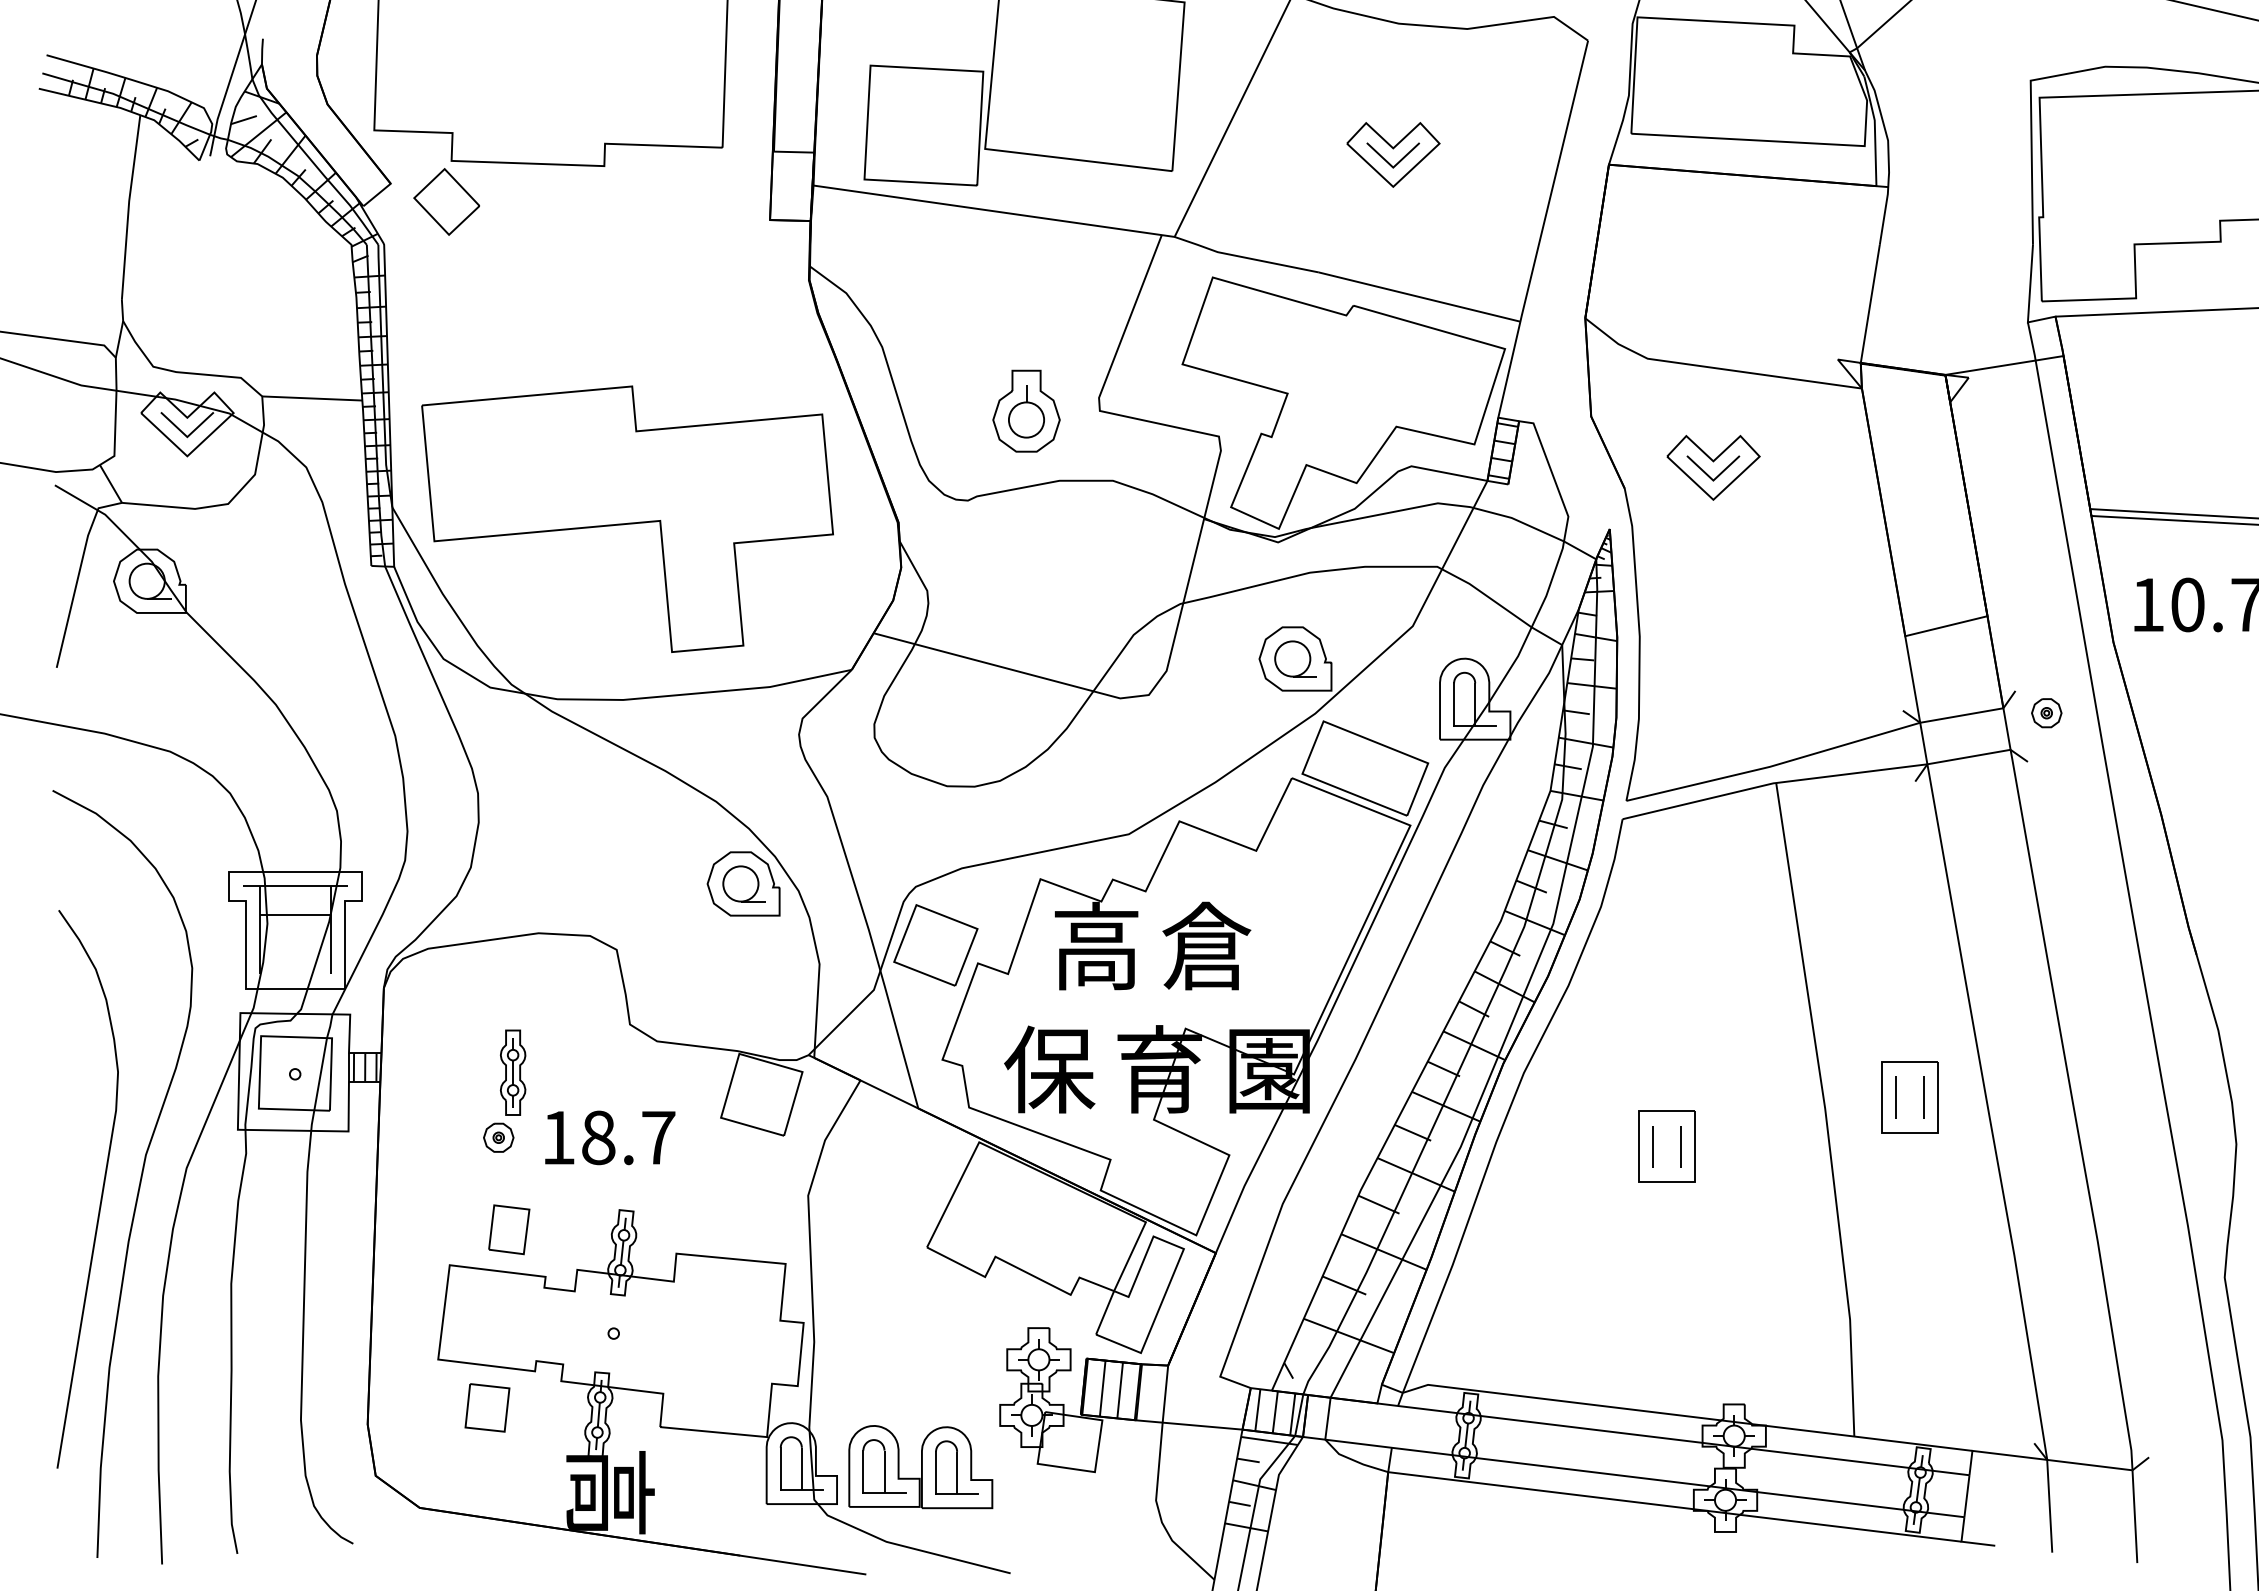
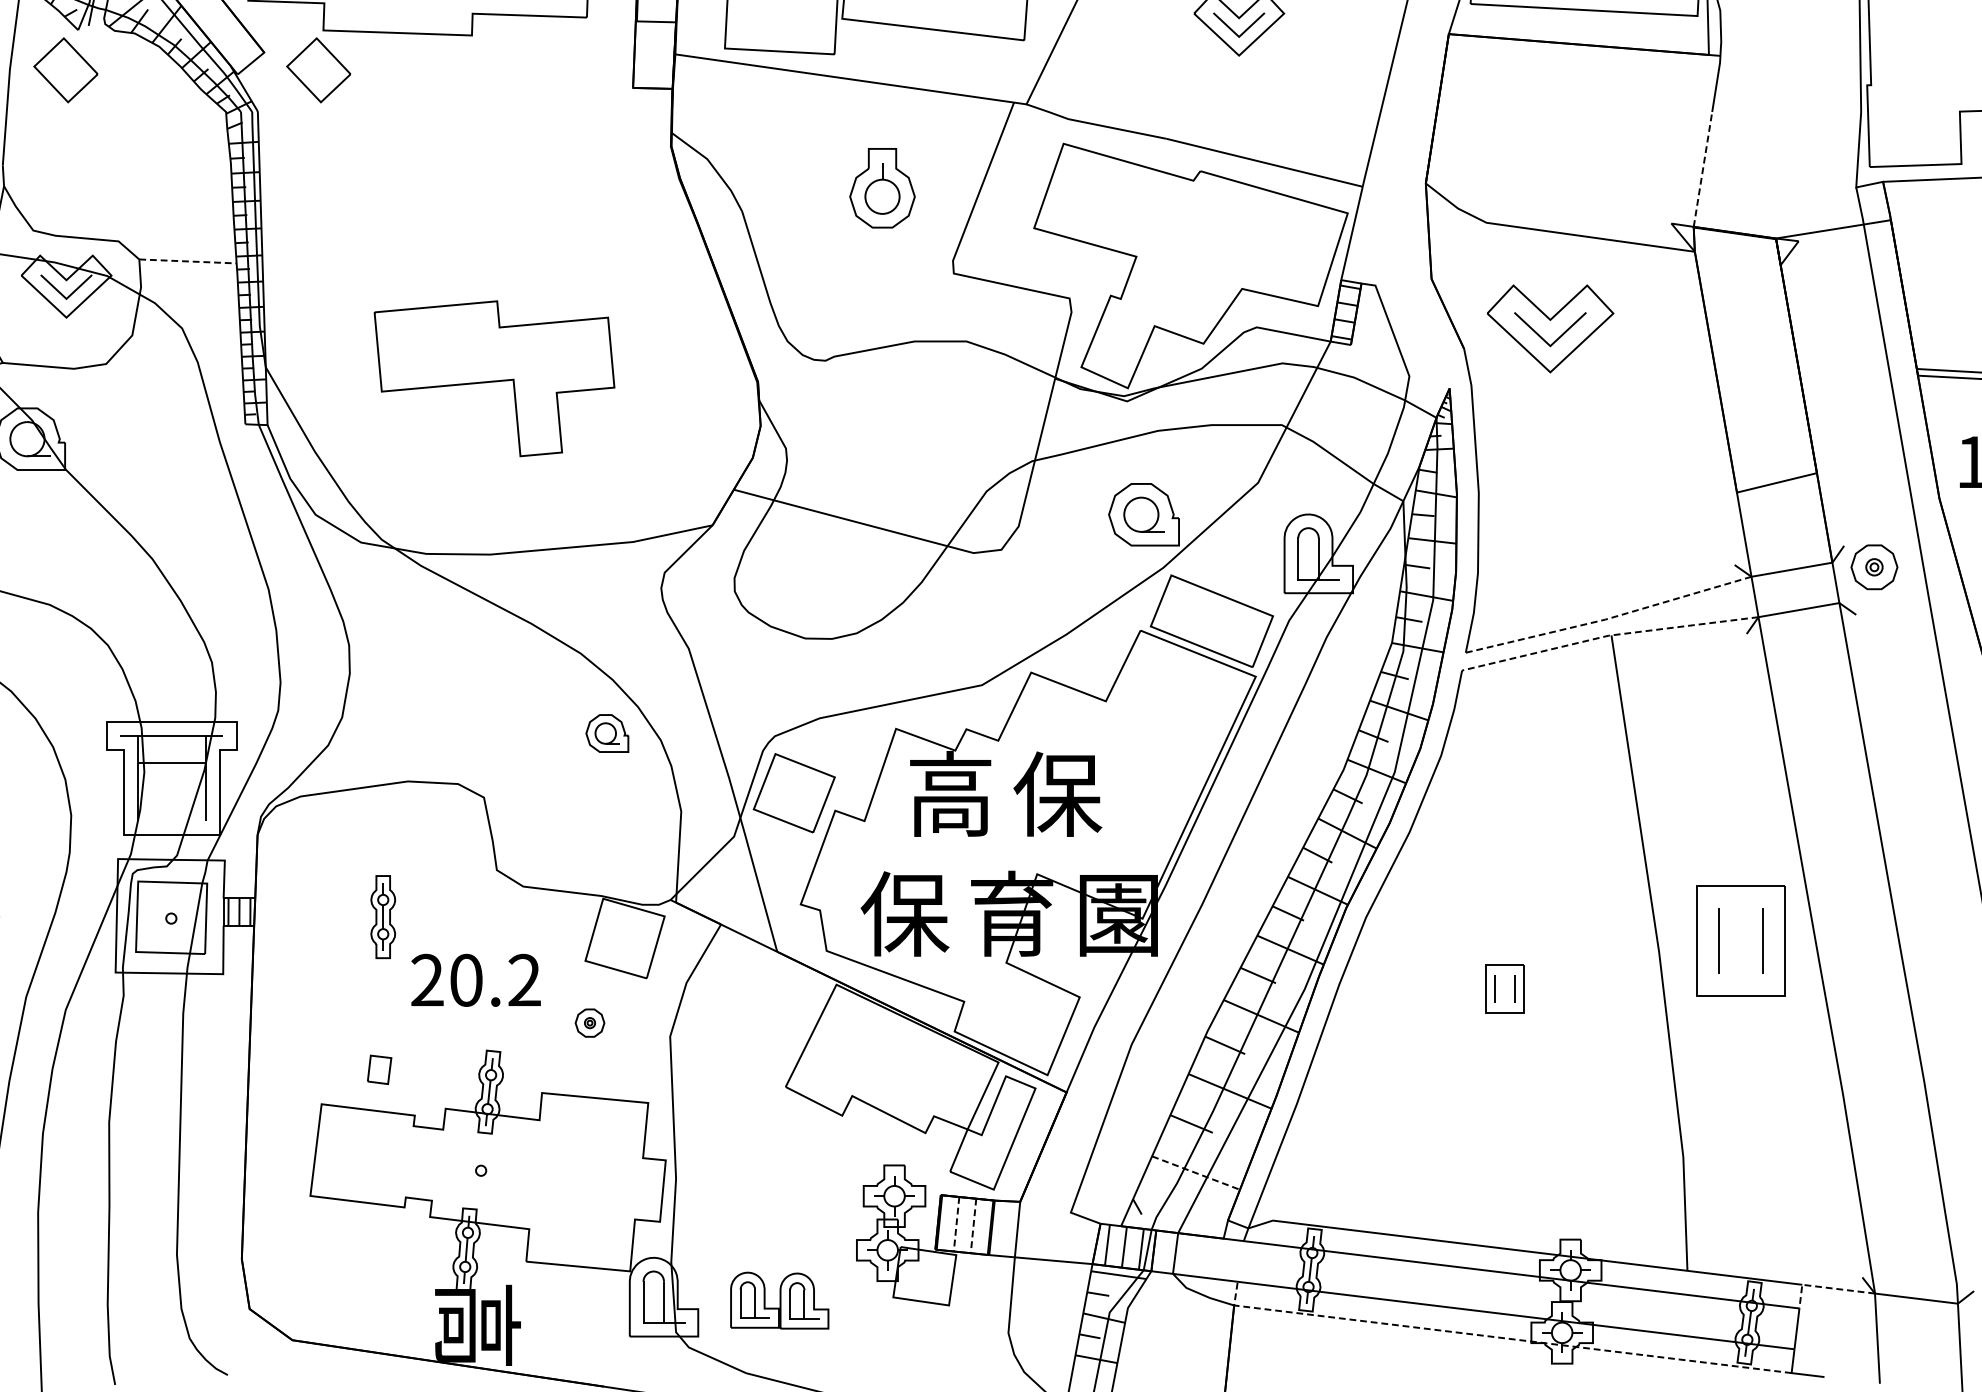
part: (186, 201) -> (65, 69), added
line: (1870, 303) -> (1703, 169), solid -> dashed
line: (312, 398) -> (188, 261), solid -> dashed
part: (1026, 410) -> (882, 187), moved
part: (1713, 467) -> (1550, 328), size x1.4
part: (627, 518) -> (494, 378), size x0.6
part: (2046, 713) -> (1874, 567), size x1.6
line: (1773, 765) -> (1608, 618), solid -> dashed
line: (1773, 783) -> (1608, 635), solid -> dashed
part: (743, 883) -> (607, 733), size x0.6
text: (1206, 945) -> (1057, 793), 倉 -> 保
part: (1909, 1097) -> (1741, 941), size x1.6
part: (498, 1137) -> (589, 1022), moved
text: (608, 1137) -> (476, 980), 18.7 -> 20.2
part: (1666, 1146) -> (1504, 988), size x0.7
part: (509, 1229) -> (379, 1069), size x0.6
line: (1349, 1336) -> (1196, 1173), solid -> dashed
line: (1102, 1389) -> (956, 1225), solid -> dashed
line: (1120, 1390) -> (973, 1226), solid -> dashed
part: (487, 1407) -> (358, 1242), removed
line: (1997, 1453) -> (1826, 1287), solid -> dashed
part: (920, 1467) -> (779, 1300), size x0.7
line: (1661, 1505) -> (1499, 1337), solid -> dashed

